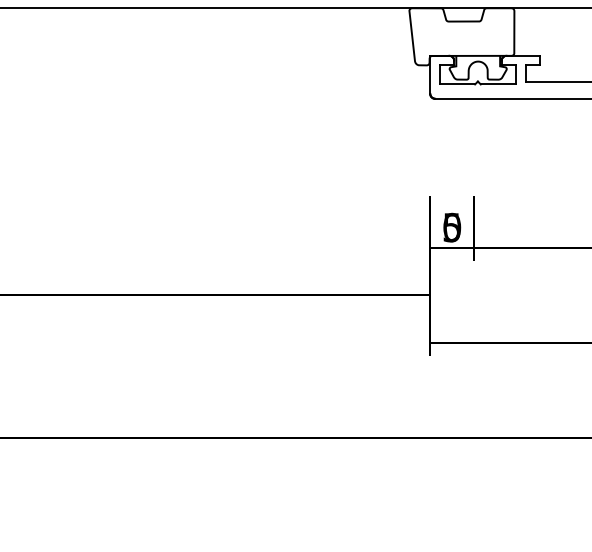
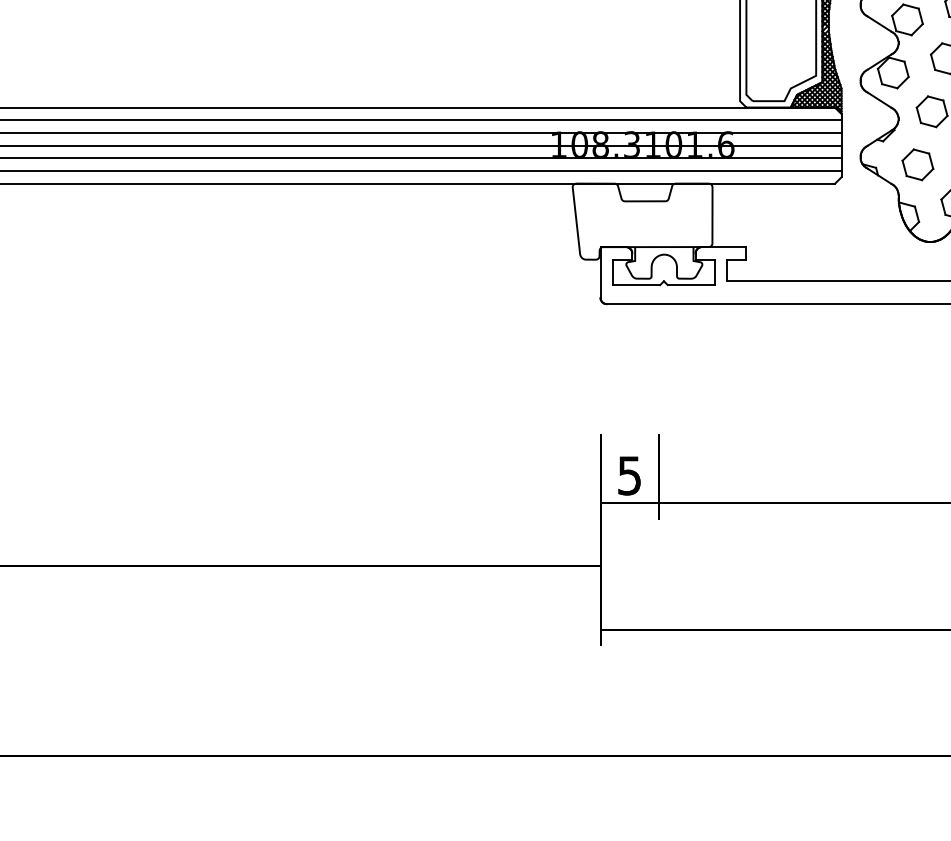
text: (452, 227) -> (629, 475), 0 -> 5

